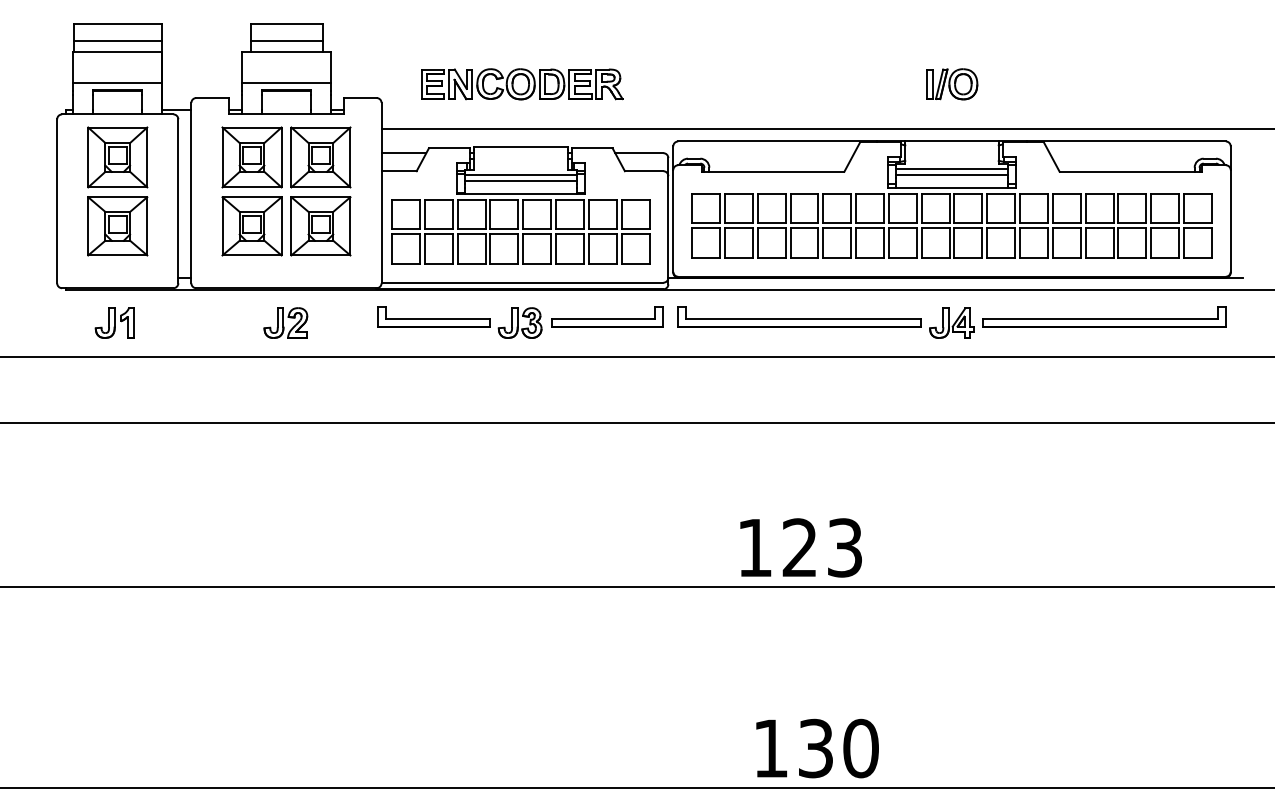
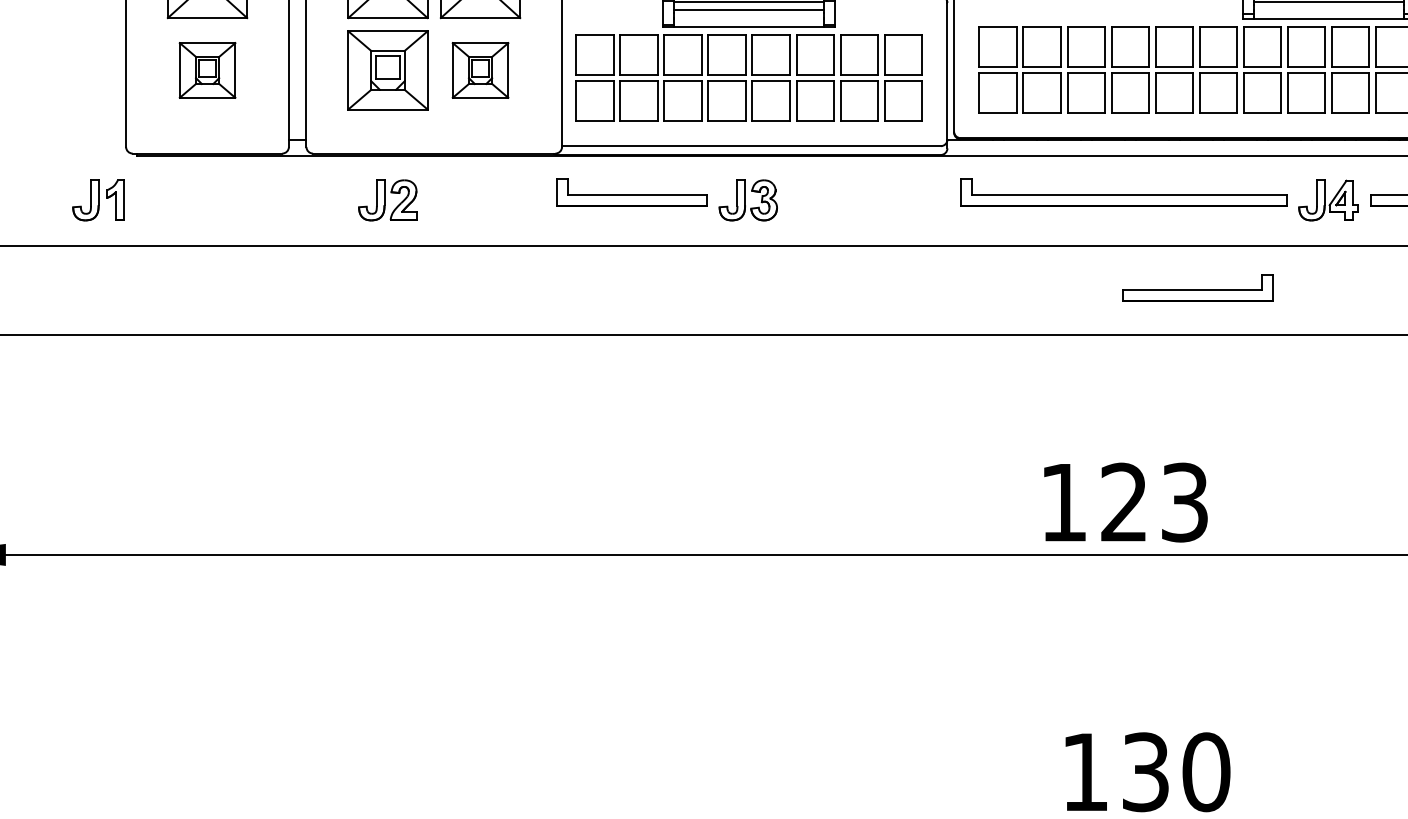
part: (117, 226) -> (207, 70), size x0.7
part: (320, 226) -> (479, 70), size x0.7
part: (607, 316) -> (1197, 286), moved
part: (114, 322) -> (98, 199), moved
part: (285, 322) -> (387, 199), moved

